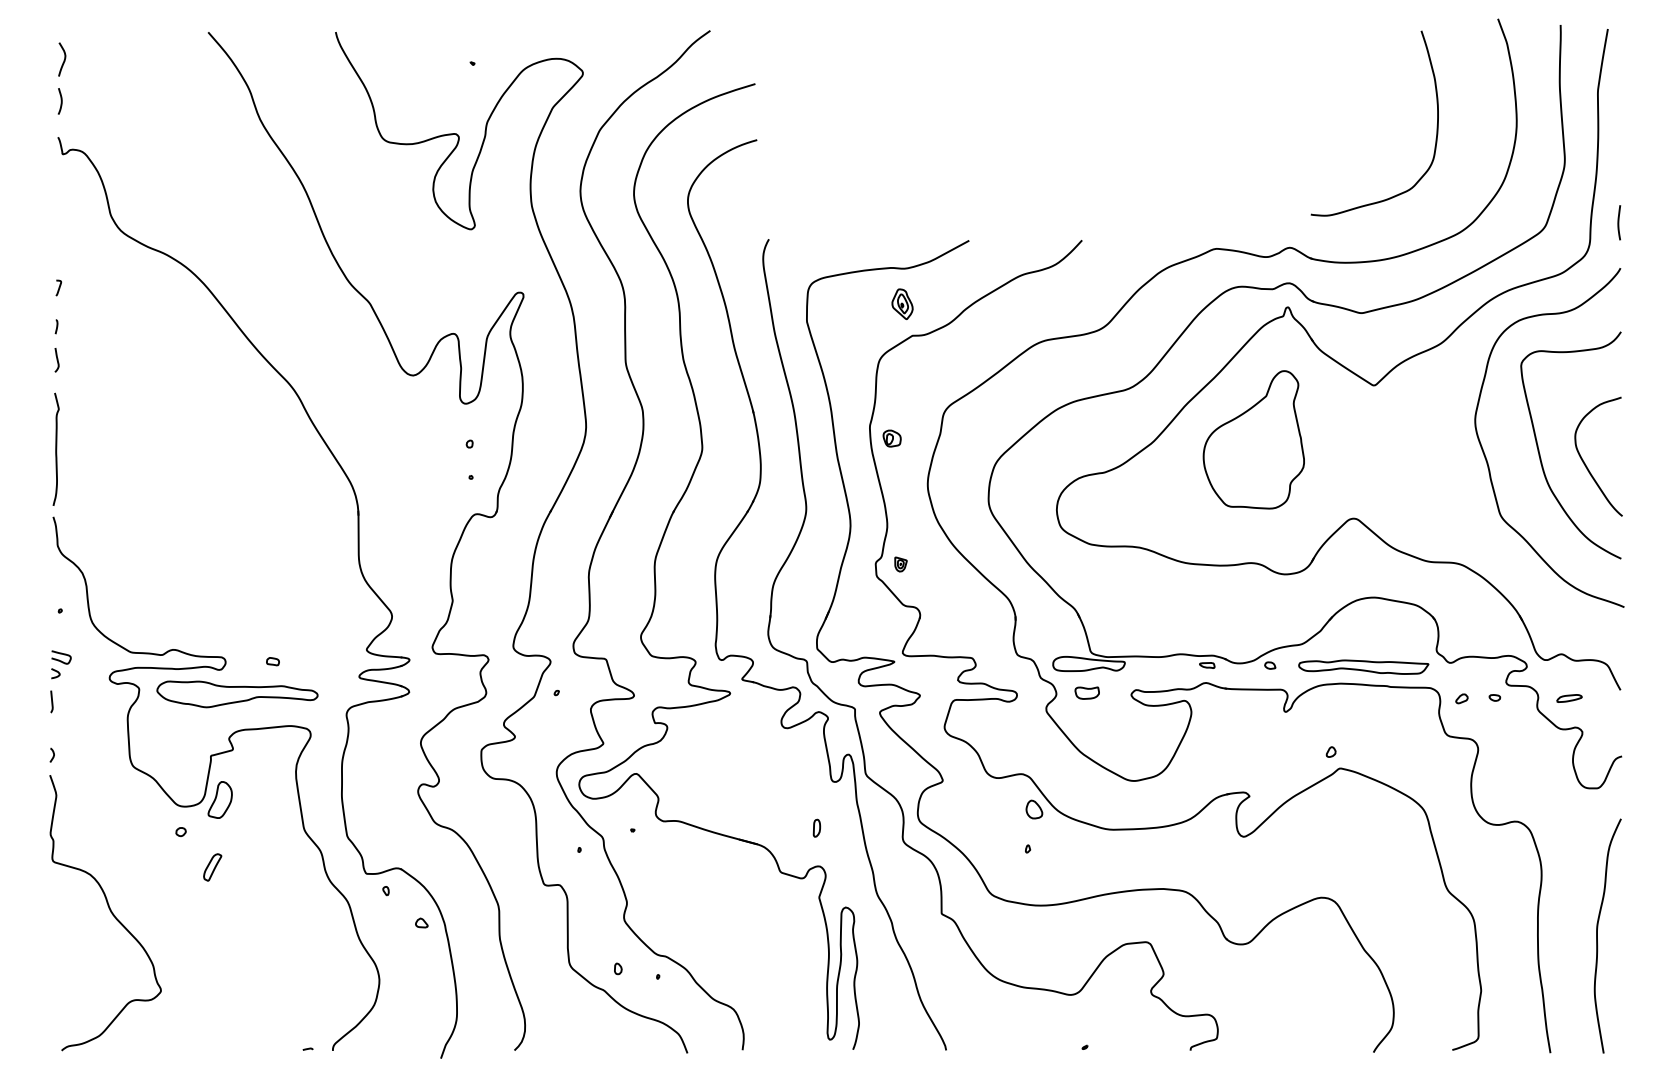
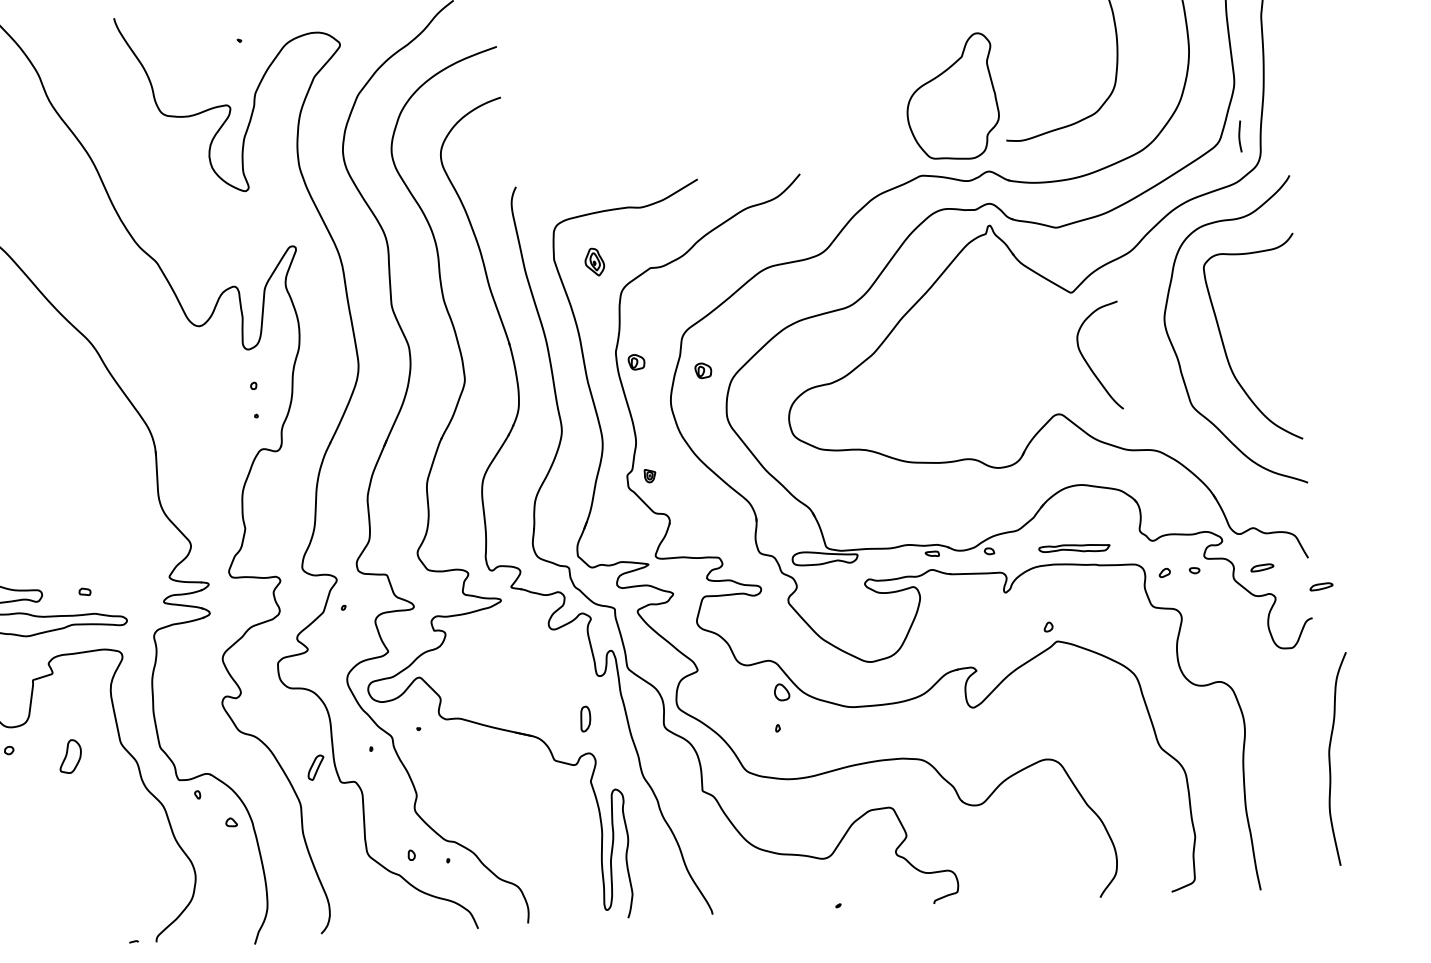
curve: (1619, 222) -> (1240, 136), moved
part: (902, 304) -> (594, 262), moved
part: (1253, 439) -> (952, 96), moved
part: (964, 451) -> (702, 370), added
curve: (1585, 463) -> (1087, 362), moved
part: (1363, 666) -> (1074, 547), size x0.6
part: (1086, 692) -> (824, 583), removed
part: (1633, 722) -> (1321, 586), added
part: (219, 799) -> (69, 756), moved
part: (816, 827) -> (585, 718), size x1.6
part: (212, 867) -> (315, 767), moved
curve: (1597, 935) -> (1329, 759), moved

